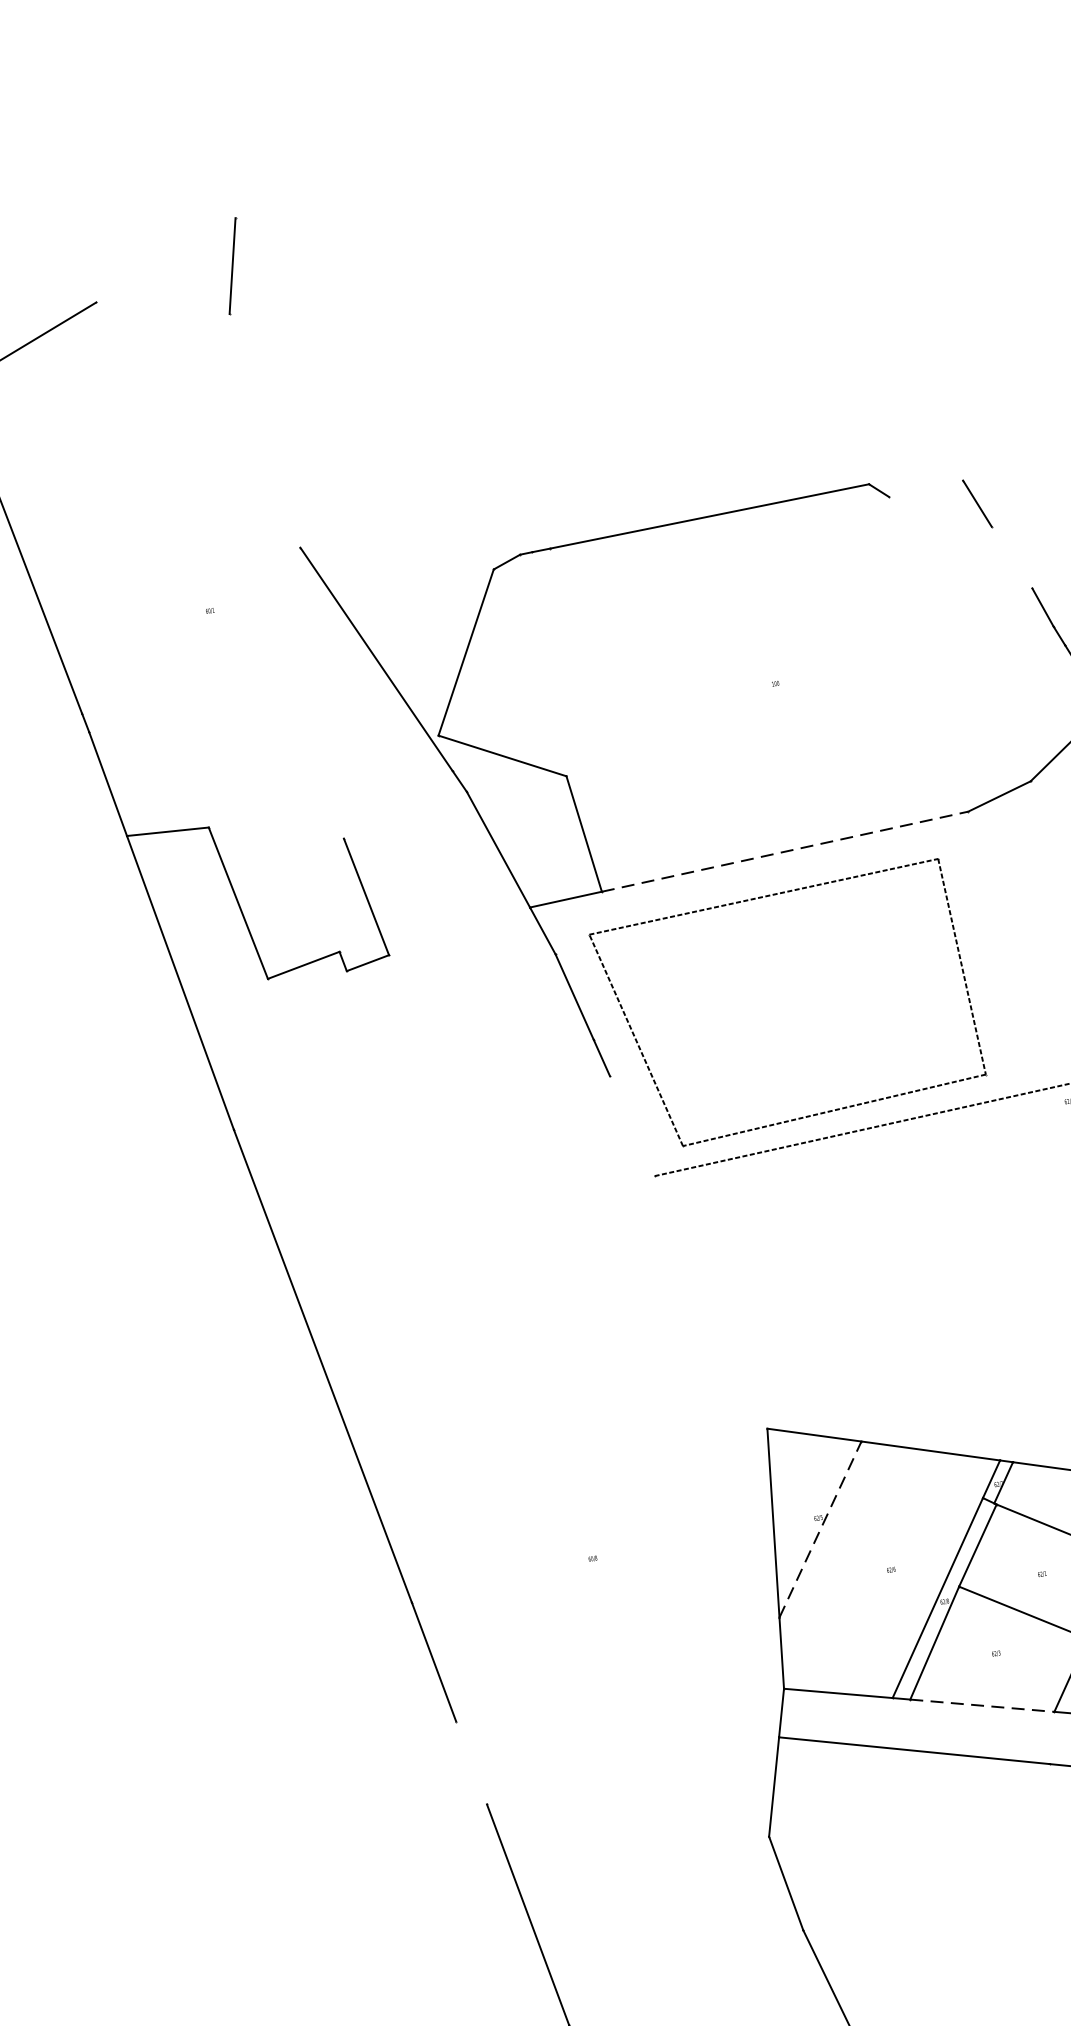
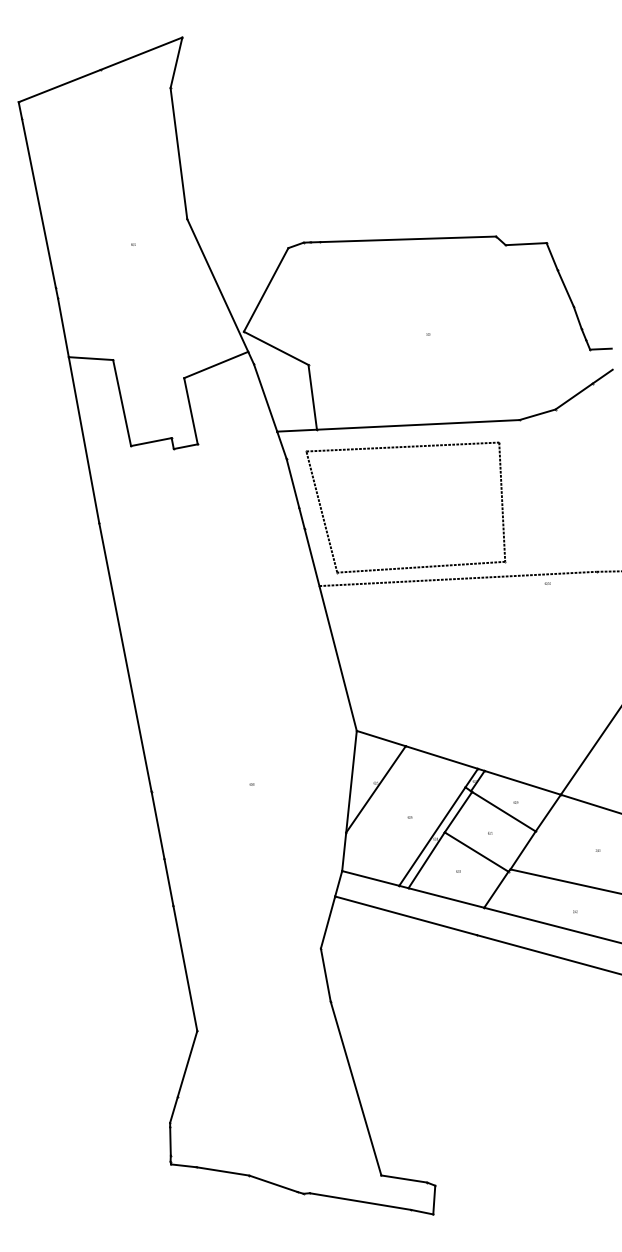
line: (165, 259) -> (141, 53), added
line: (264, 430) -> (178, 153), added
line: (925, 489) -> (525, 244), added
line: (1011, 557) -> (565, 288), added
line: (398, 803) -> (216, 364), added
line: (785, 850) -> (418, 424), dashed -> solid
line: (688, 1251) -> (330, 629), added
line: (819, 1529) -> (375, 789), dashed -> solid
line: (982, 1706) -> (446, 898), dashed -> solid
line: (470, 1761) -> (168, 881), added

